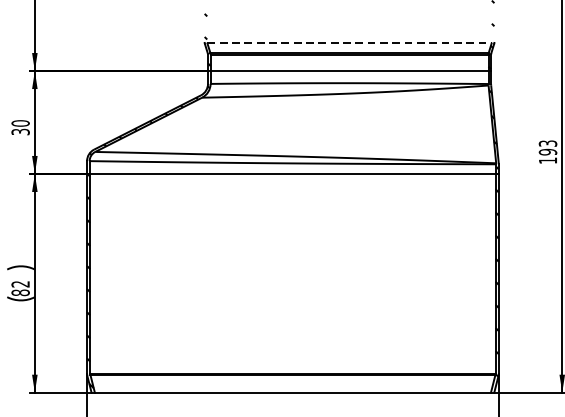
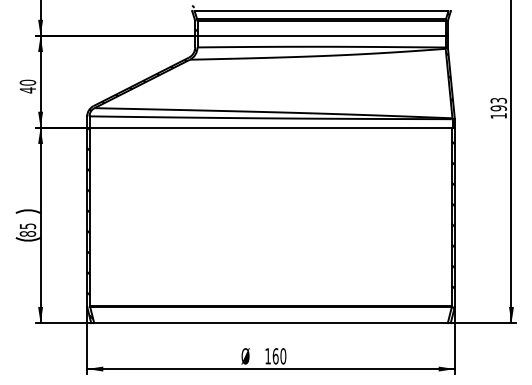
line: (349, 43) -> (321, 11), dashed -> solid
text: (20, 132) -> (27, 90), 30 -> 40
text: (20, 284) -> (27, 226), 82 -> 85

